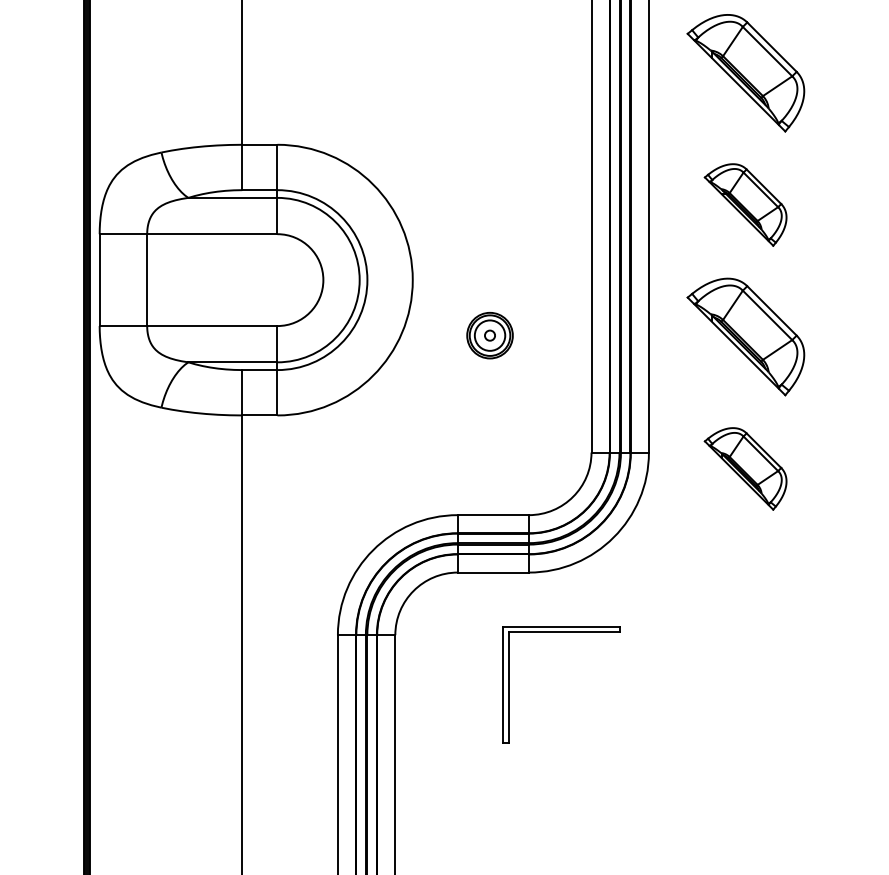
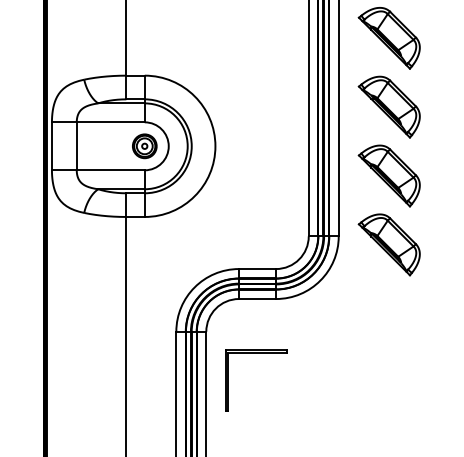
part: (744, 203) -> (388, 106), size x1.43
part: (489, 335) -> (144, 146), moved
part: (744, 468) -> (388, 244), size x1.43
part: (562, 632) -> (256, 353), moved

